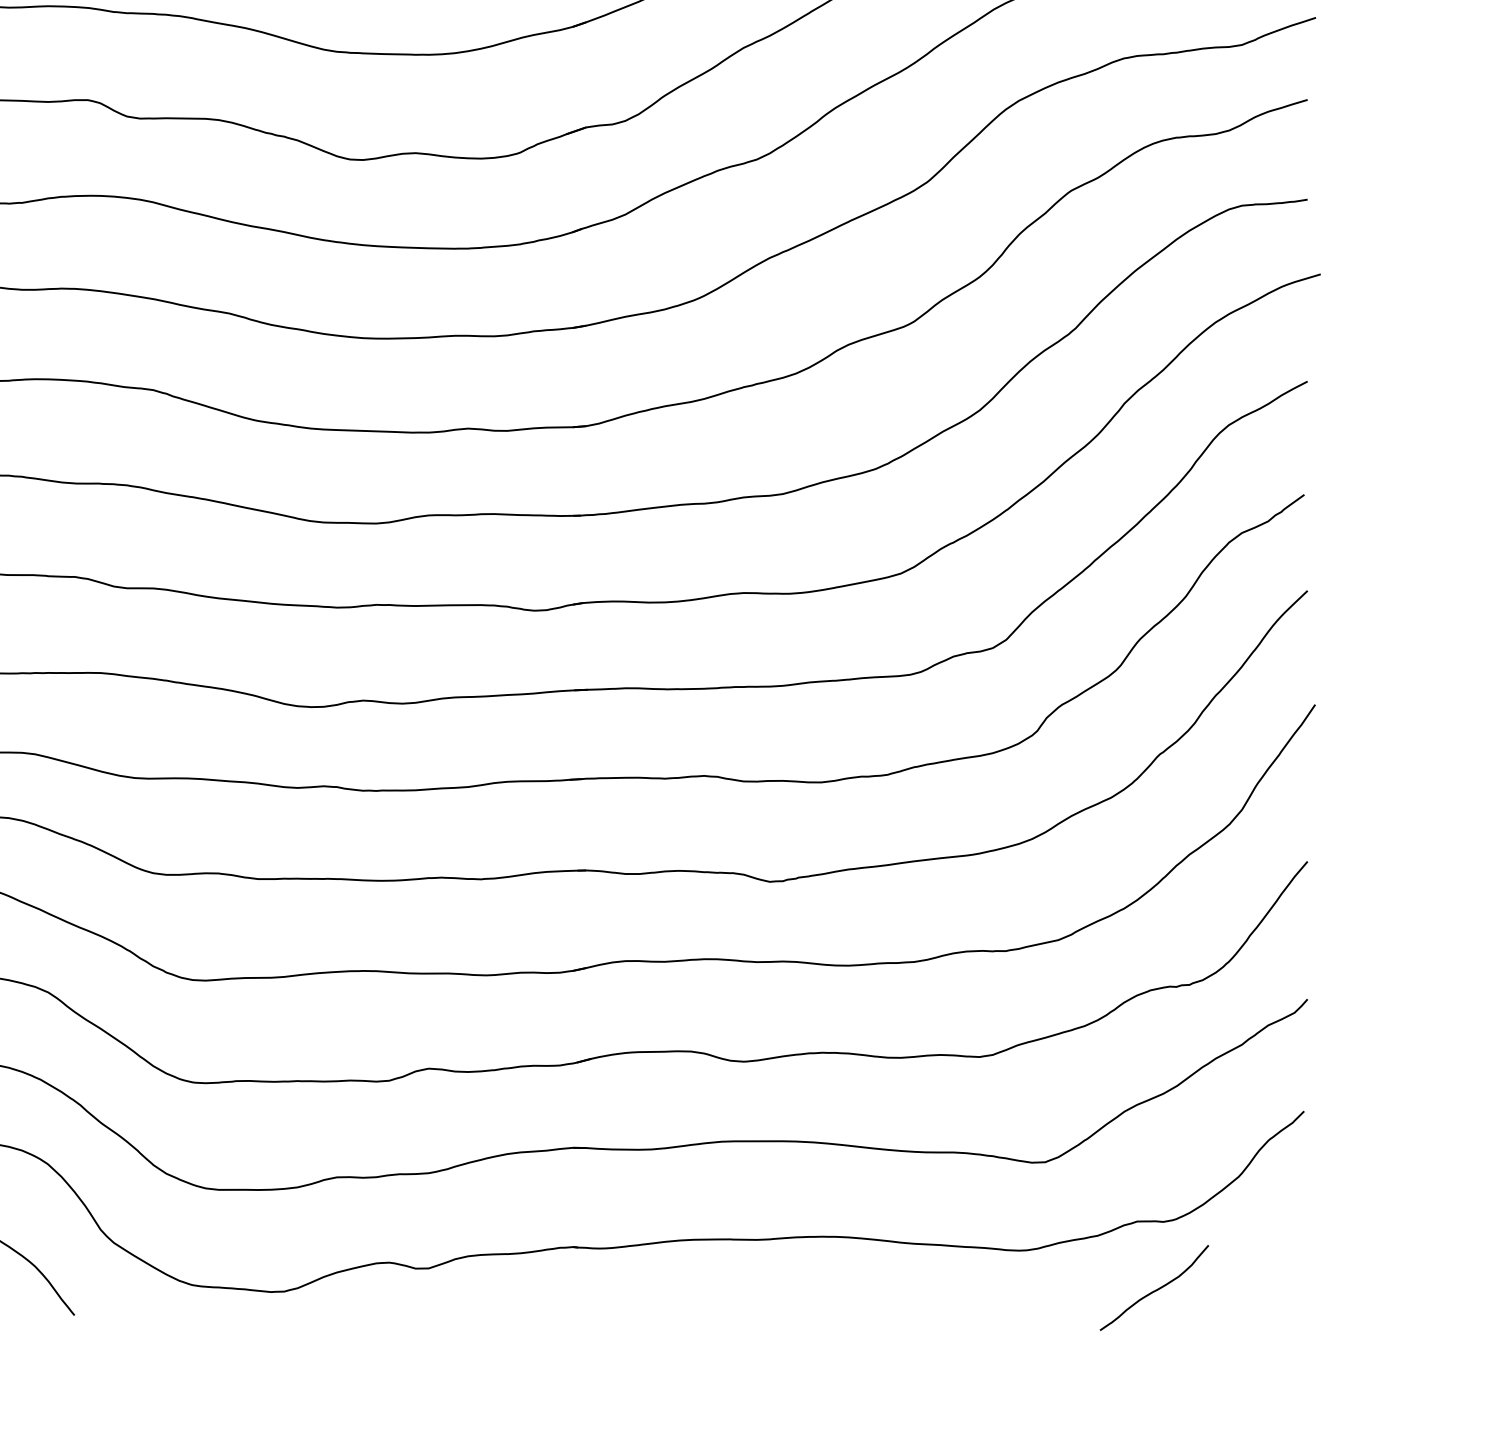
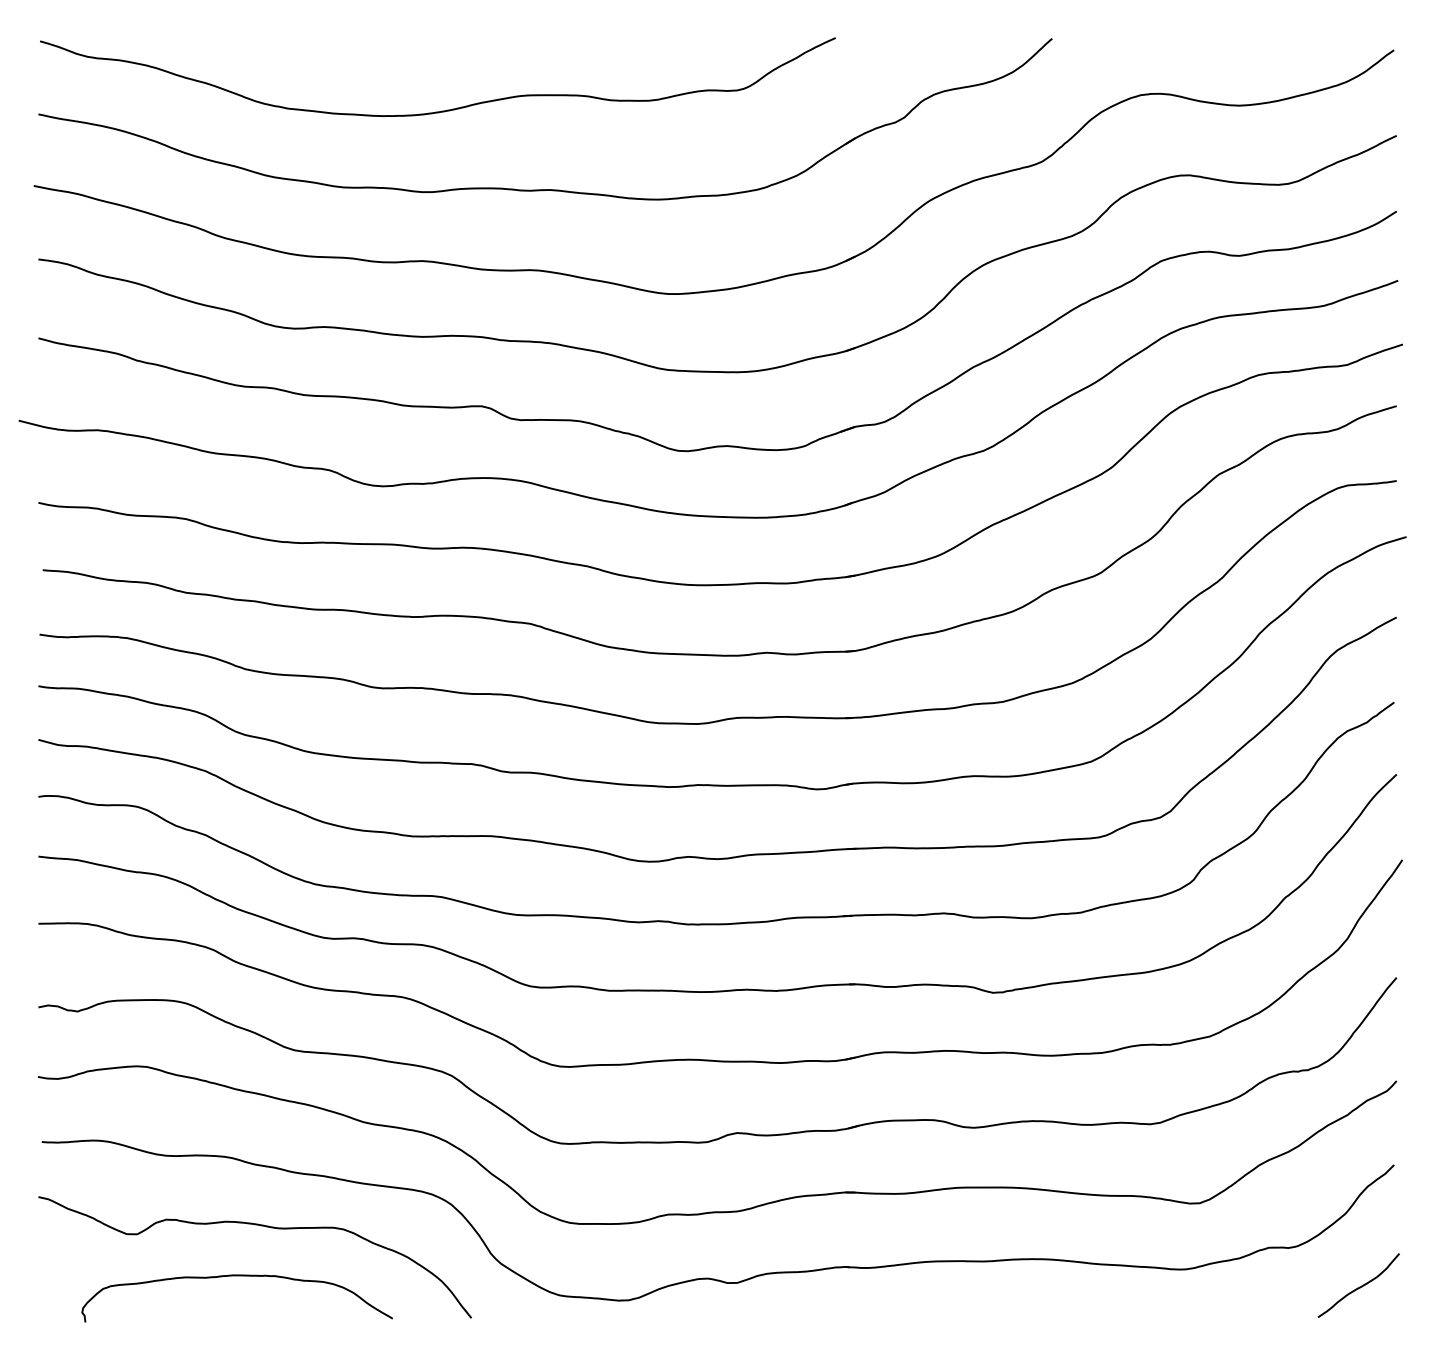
curve: (1155, 1289) -> (1359, 1286), moved

